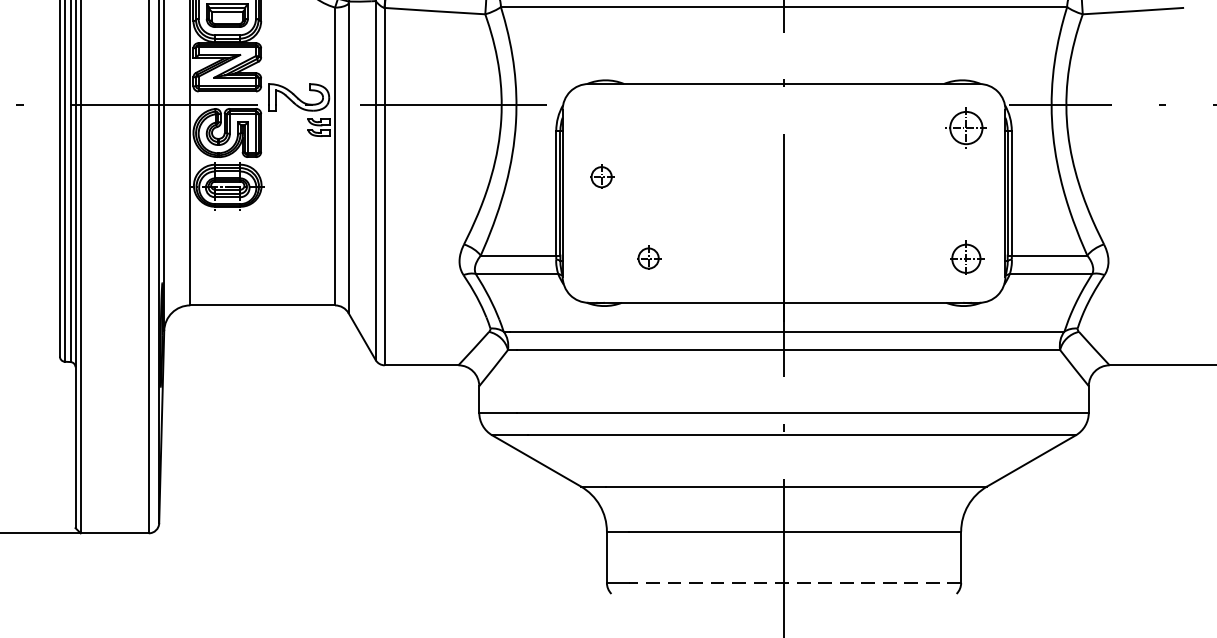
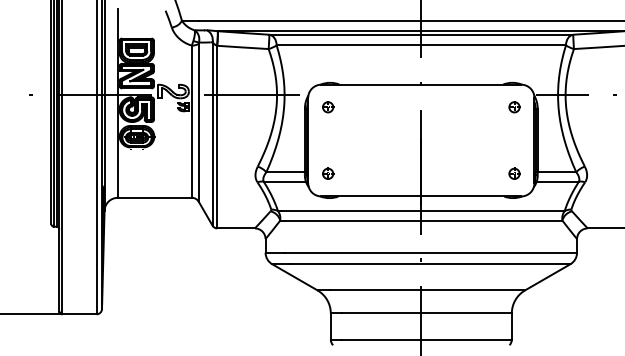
part: (966, 128) -> (514, 107), size x0.62
part: (602, 177) -> (328, 107), moved
part: (649, 257) -> (328, 173), moved
part: (966, 257) -> (514, 173), size x0.71
line: (794, 582) -> (426, 339), dashed -> solid

